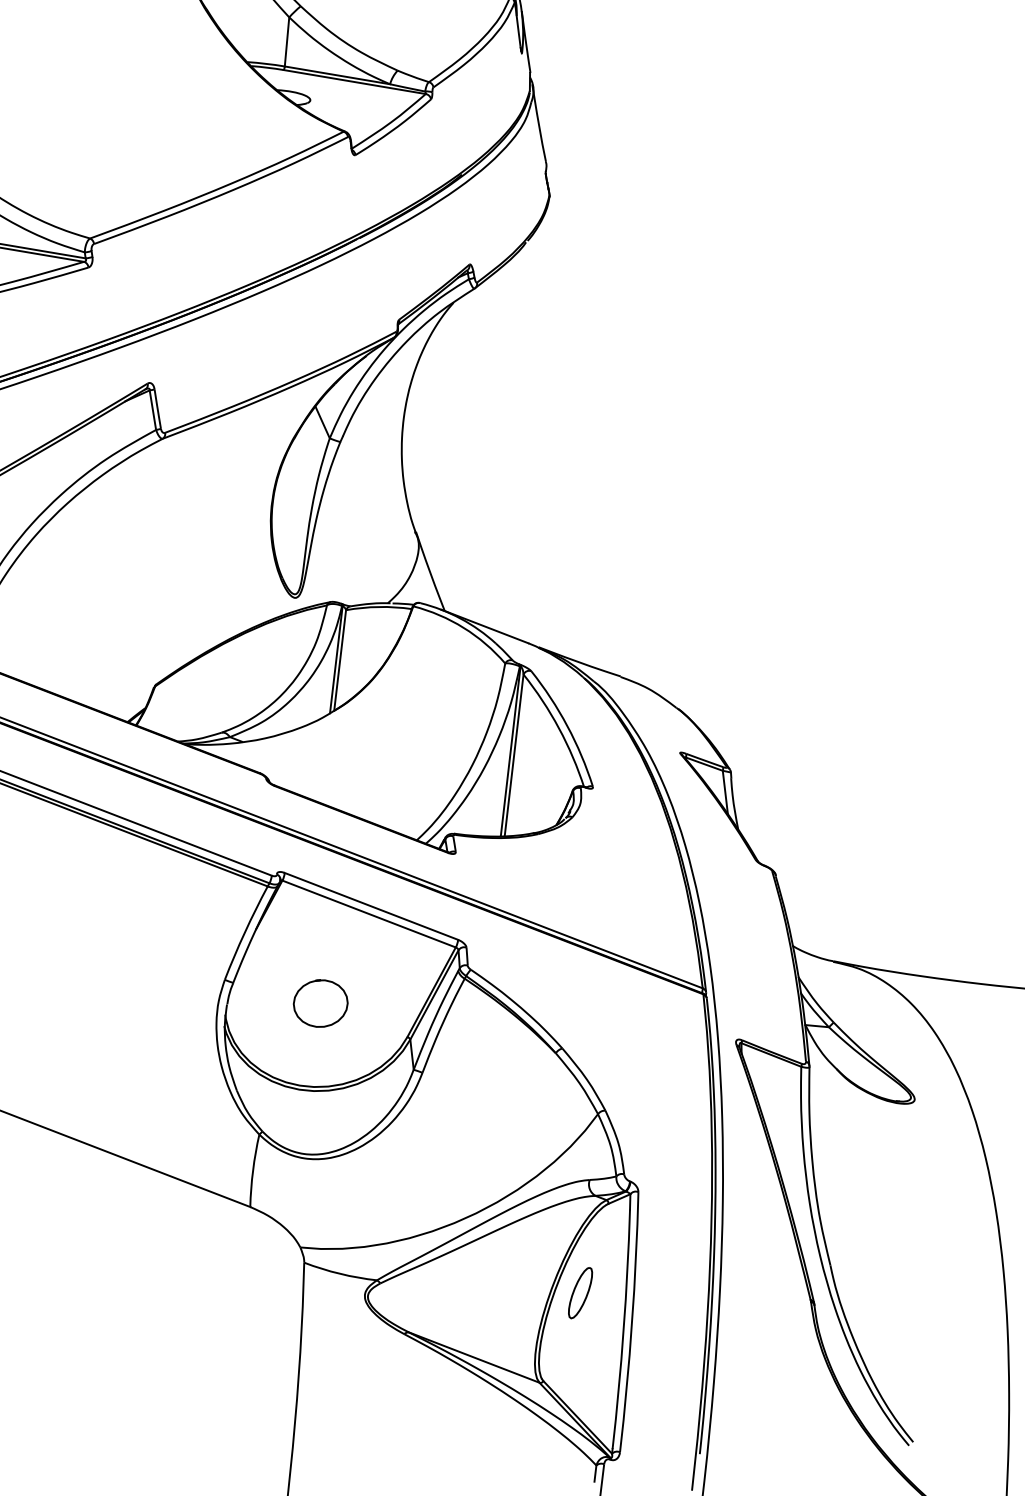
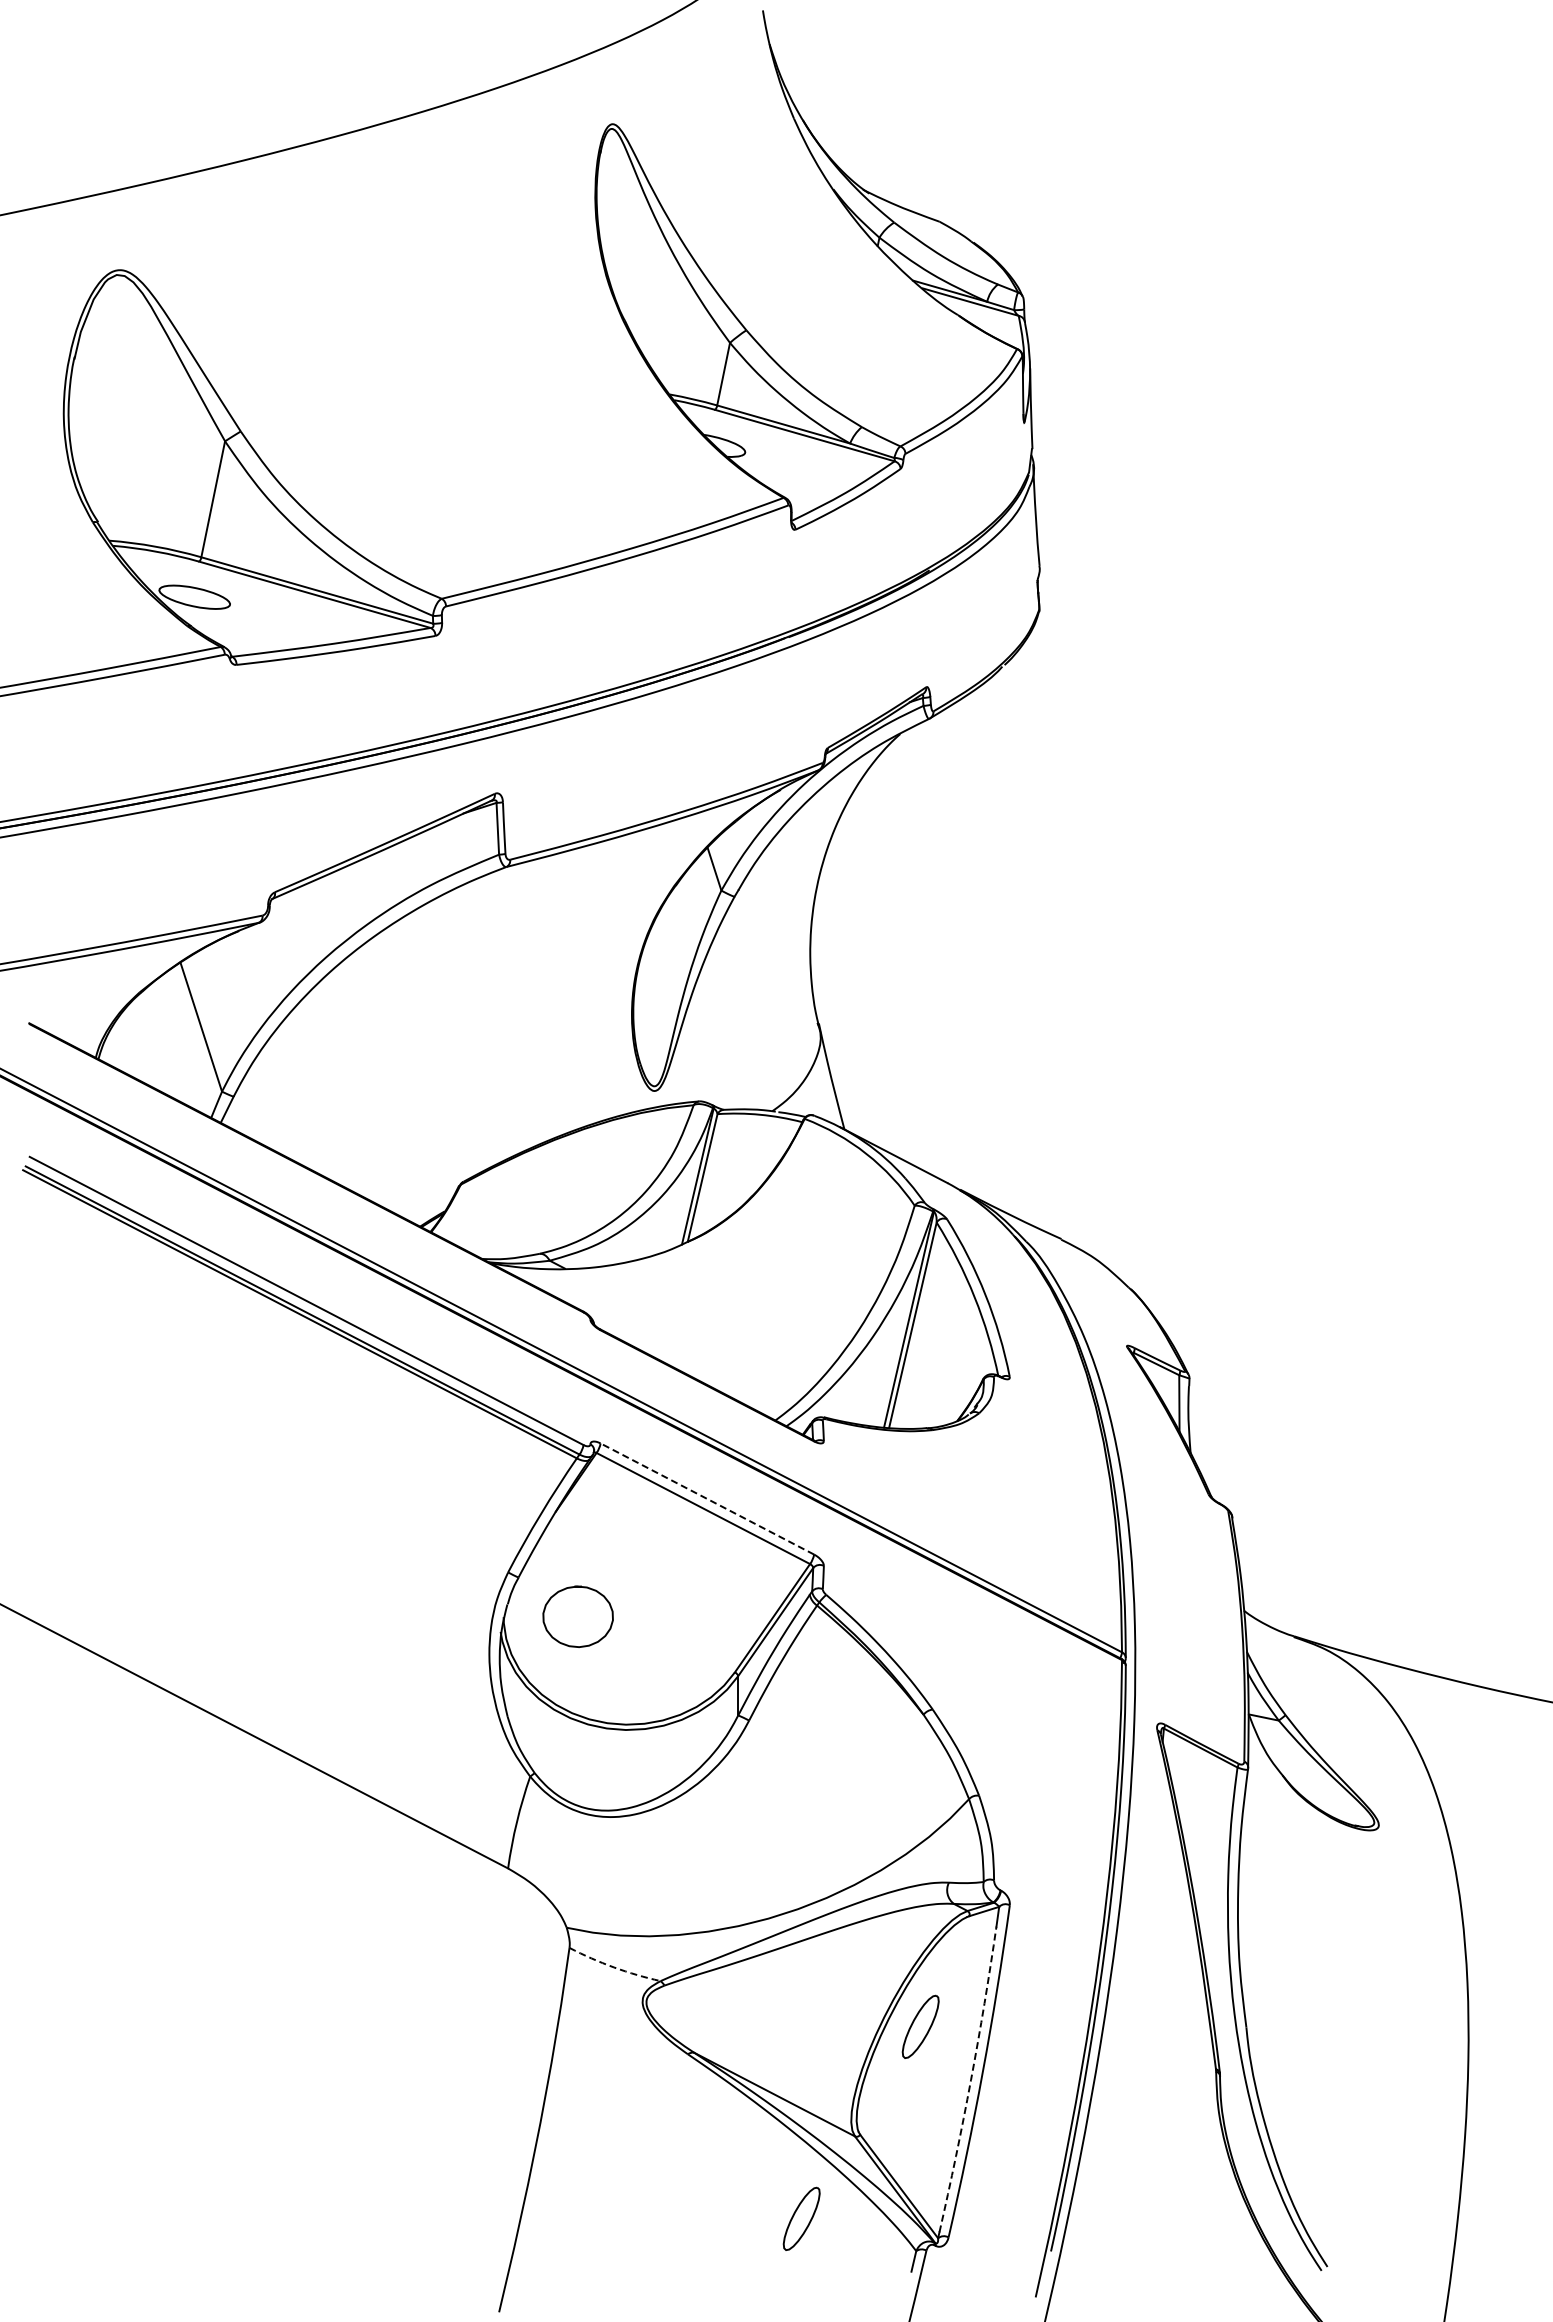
line: (370, 906) -> (706, 1498), solid -> dashed
part: (320, 1003) -> (577, 1616), moved
arc: (340, 1273) -> (614, 1967), solid -> dashed
arc: (624, 1329) -> (971, 2080), solid -> dashed
part: (505, 1450) -> (801, 2218), added

